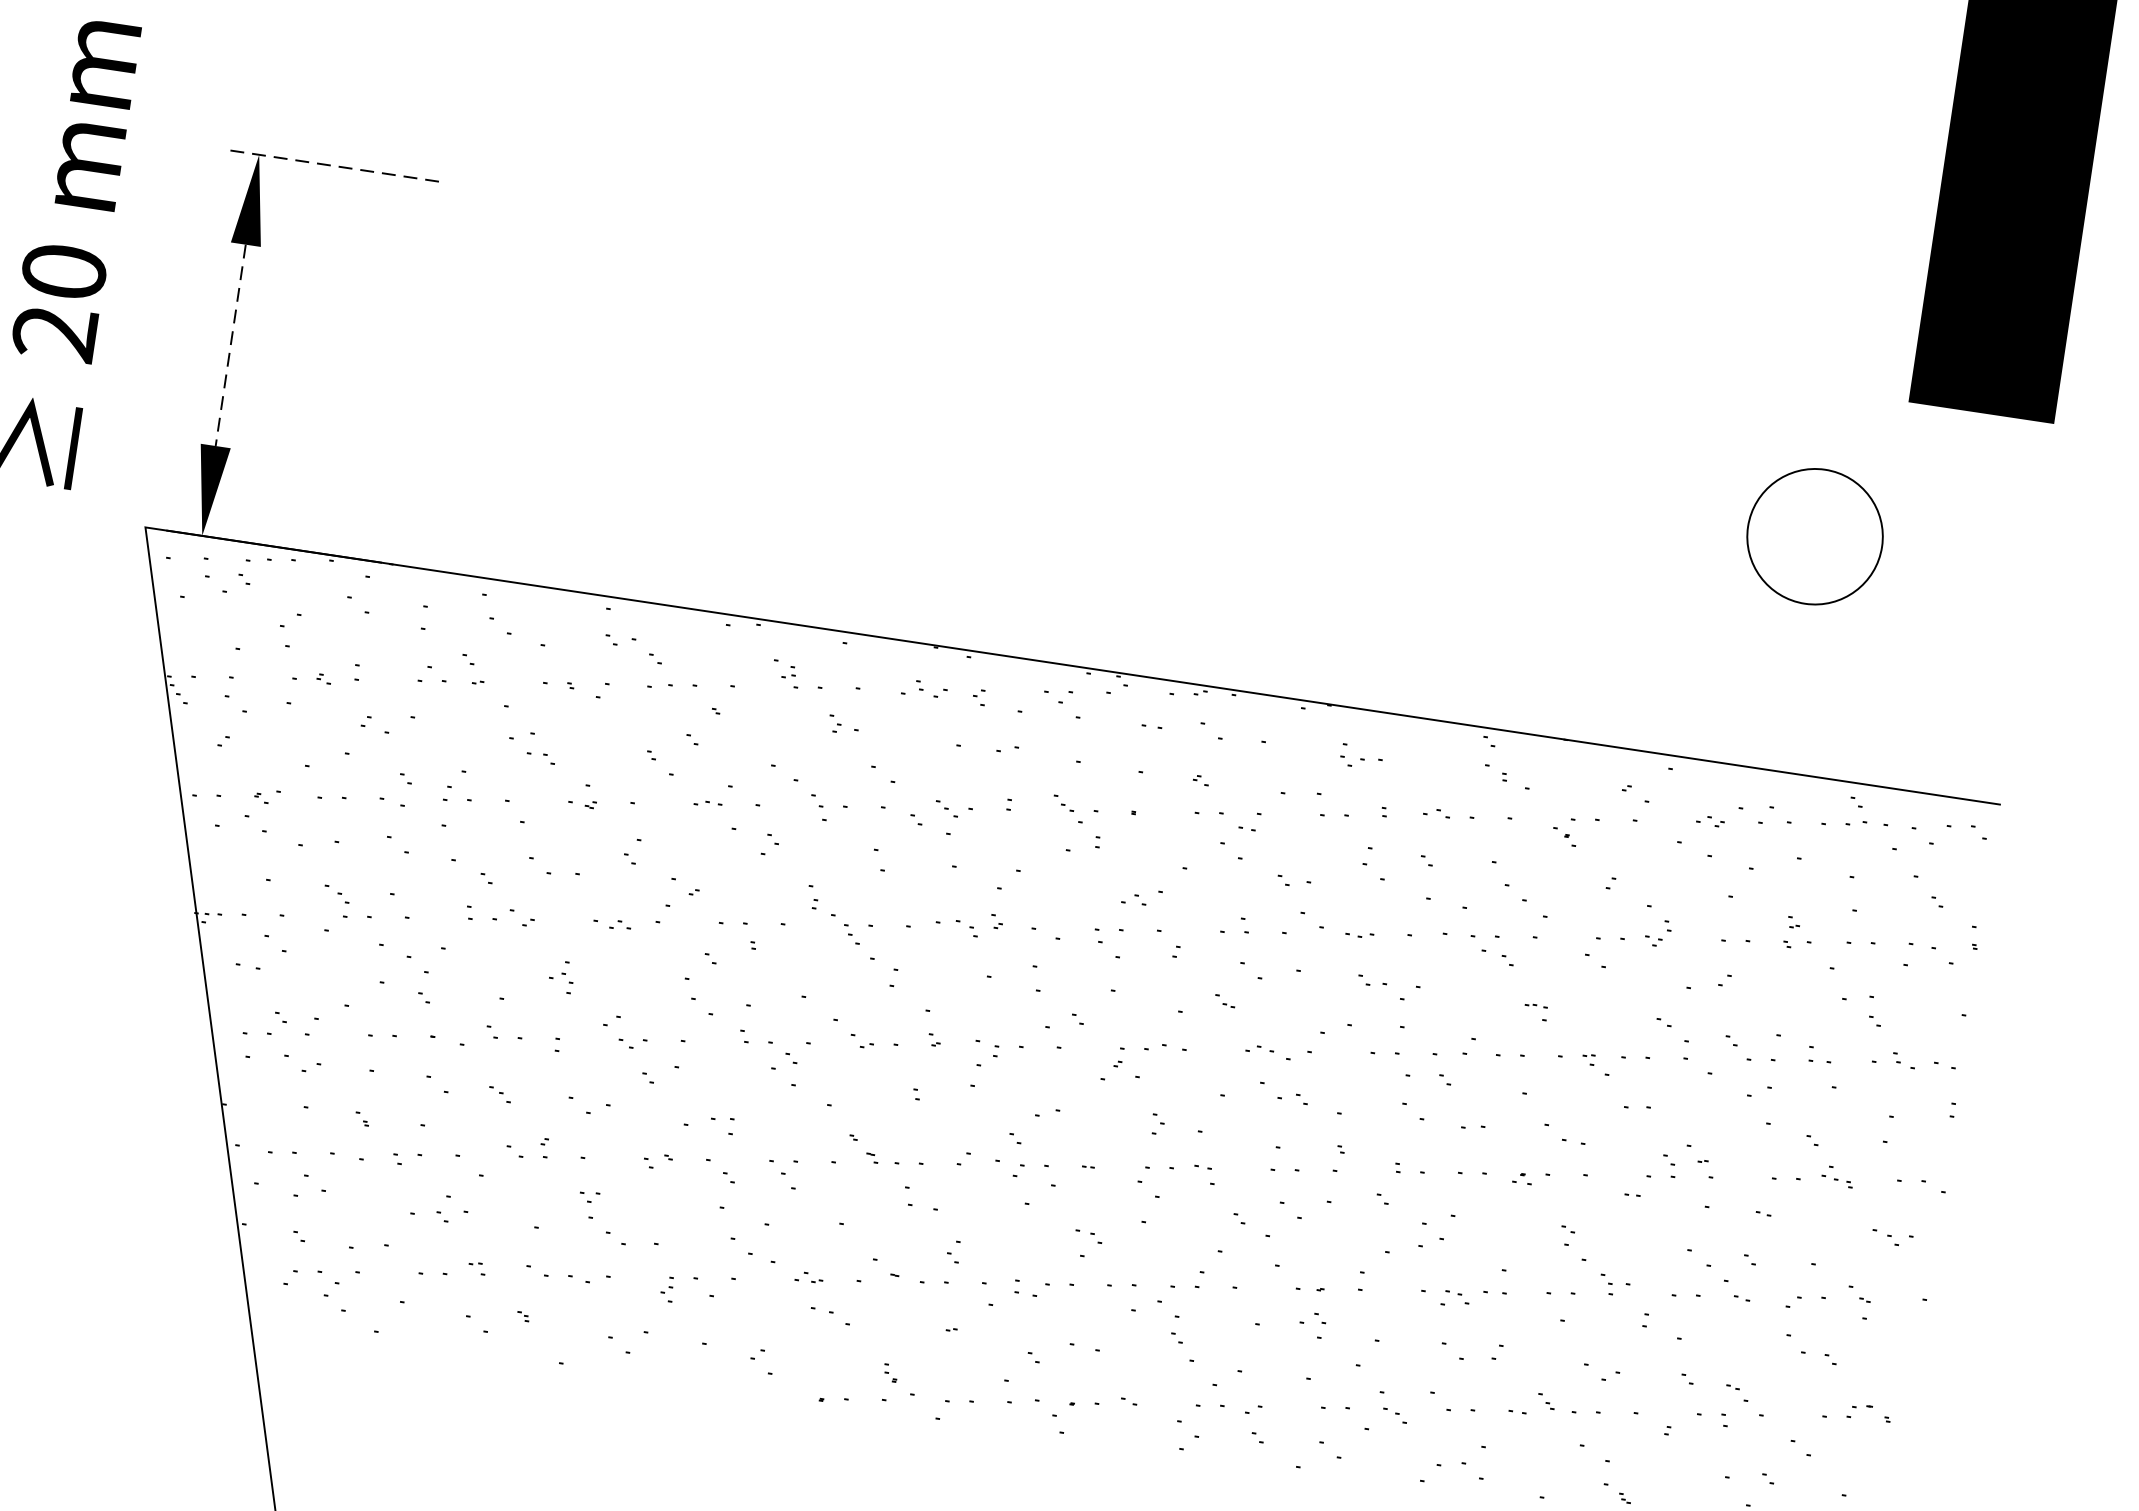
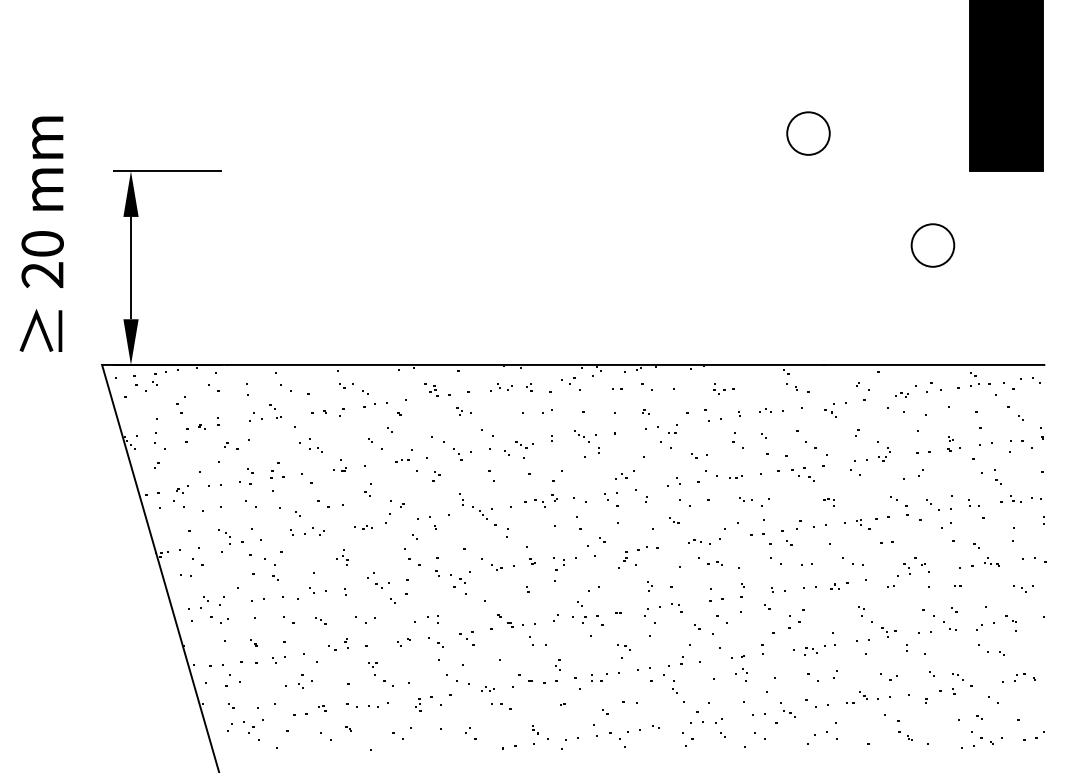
line: (330, 166) -> (167, 171), dashed -> solid
circle: (1603, 279) -> (808, 133), added
line: (229, 345) -> (130, 268), dashed -> solid
circle: (1814, 536) -> (932, 245), size x0.62

